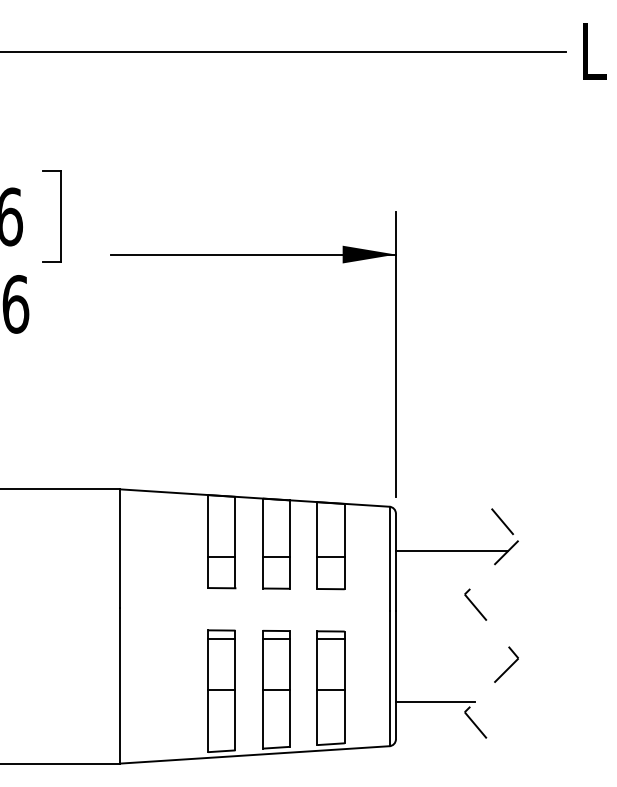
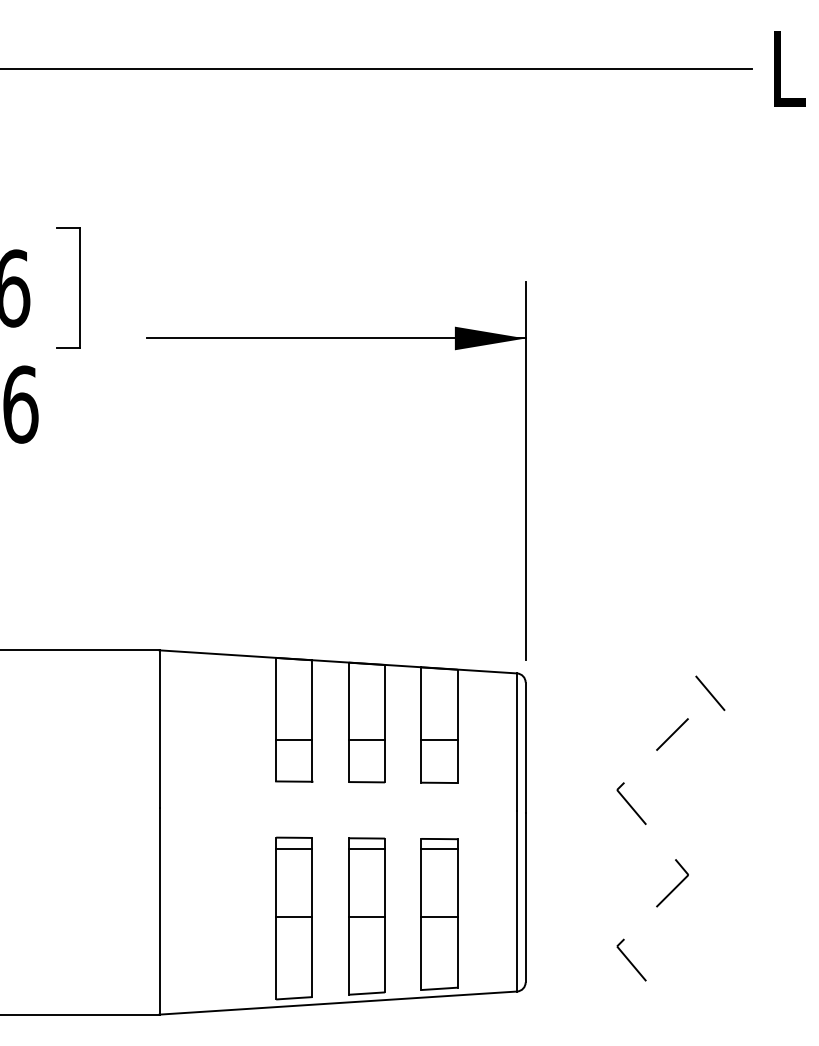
line: (502, 521) -> (710, 692), moved
line: (451, 551) -> (599, 732), removed
line: (435, 701) -> (578, 932), removed

